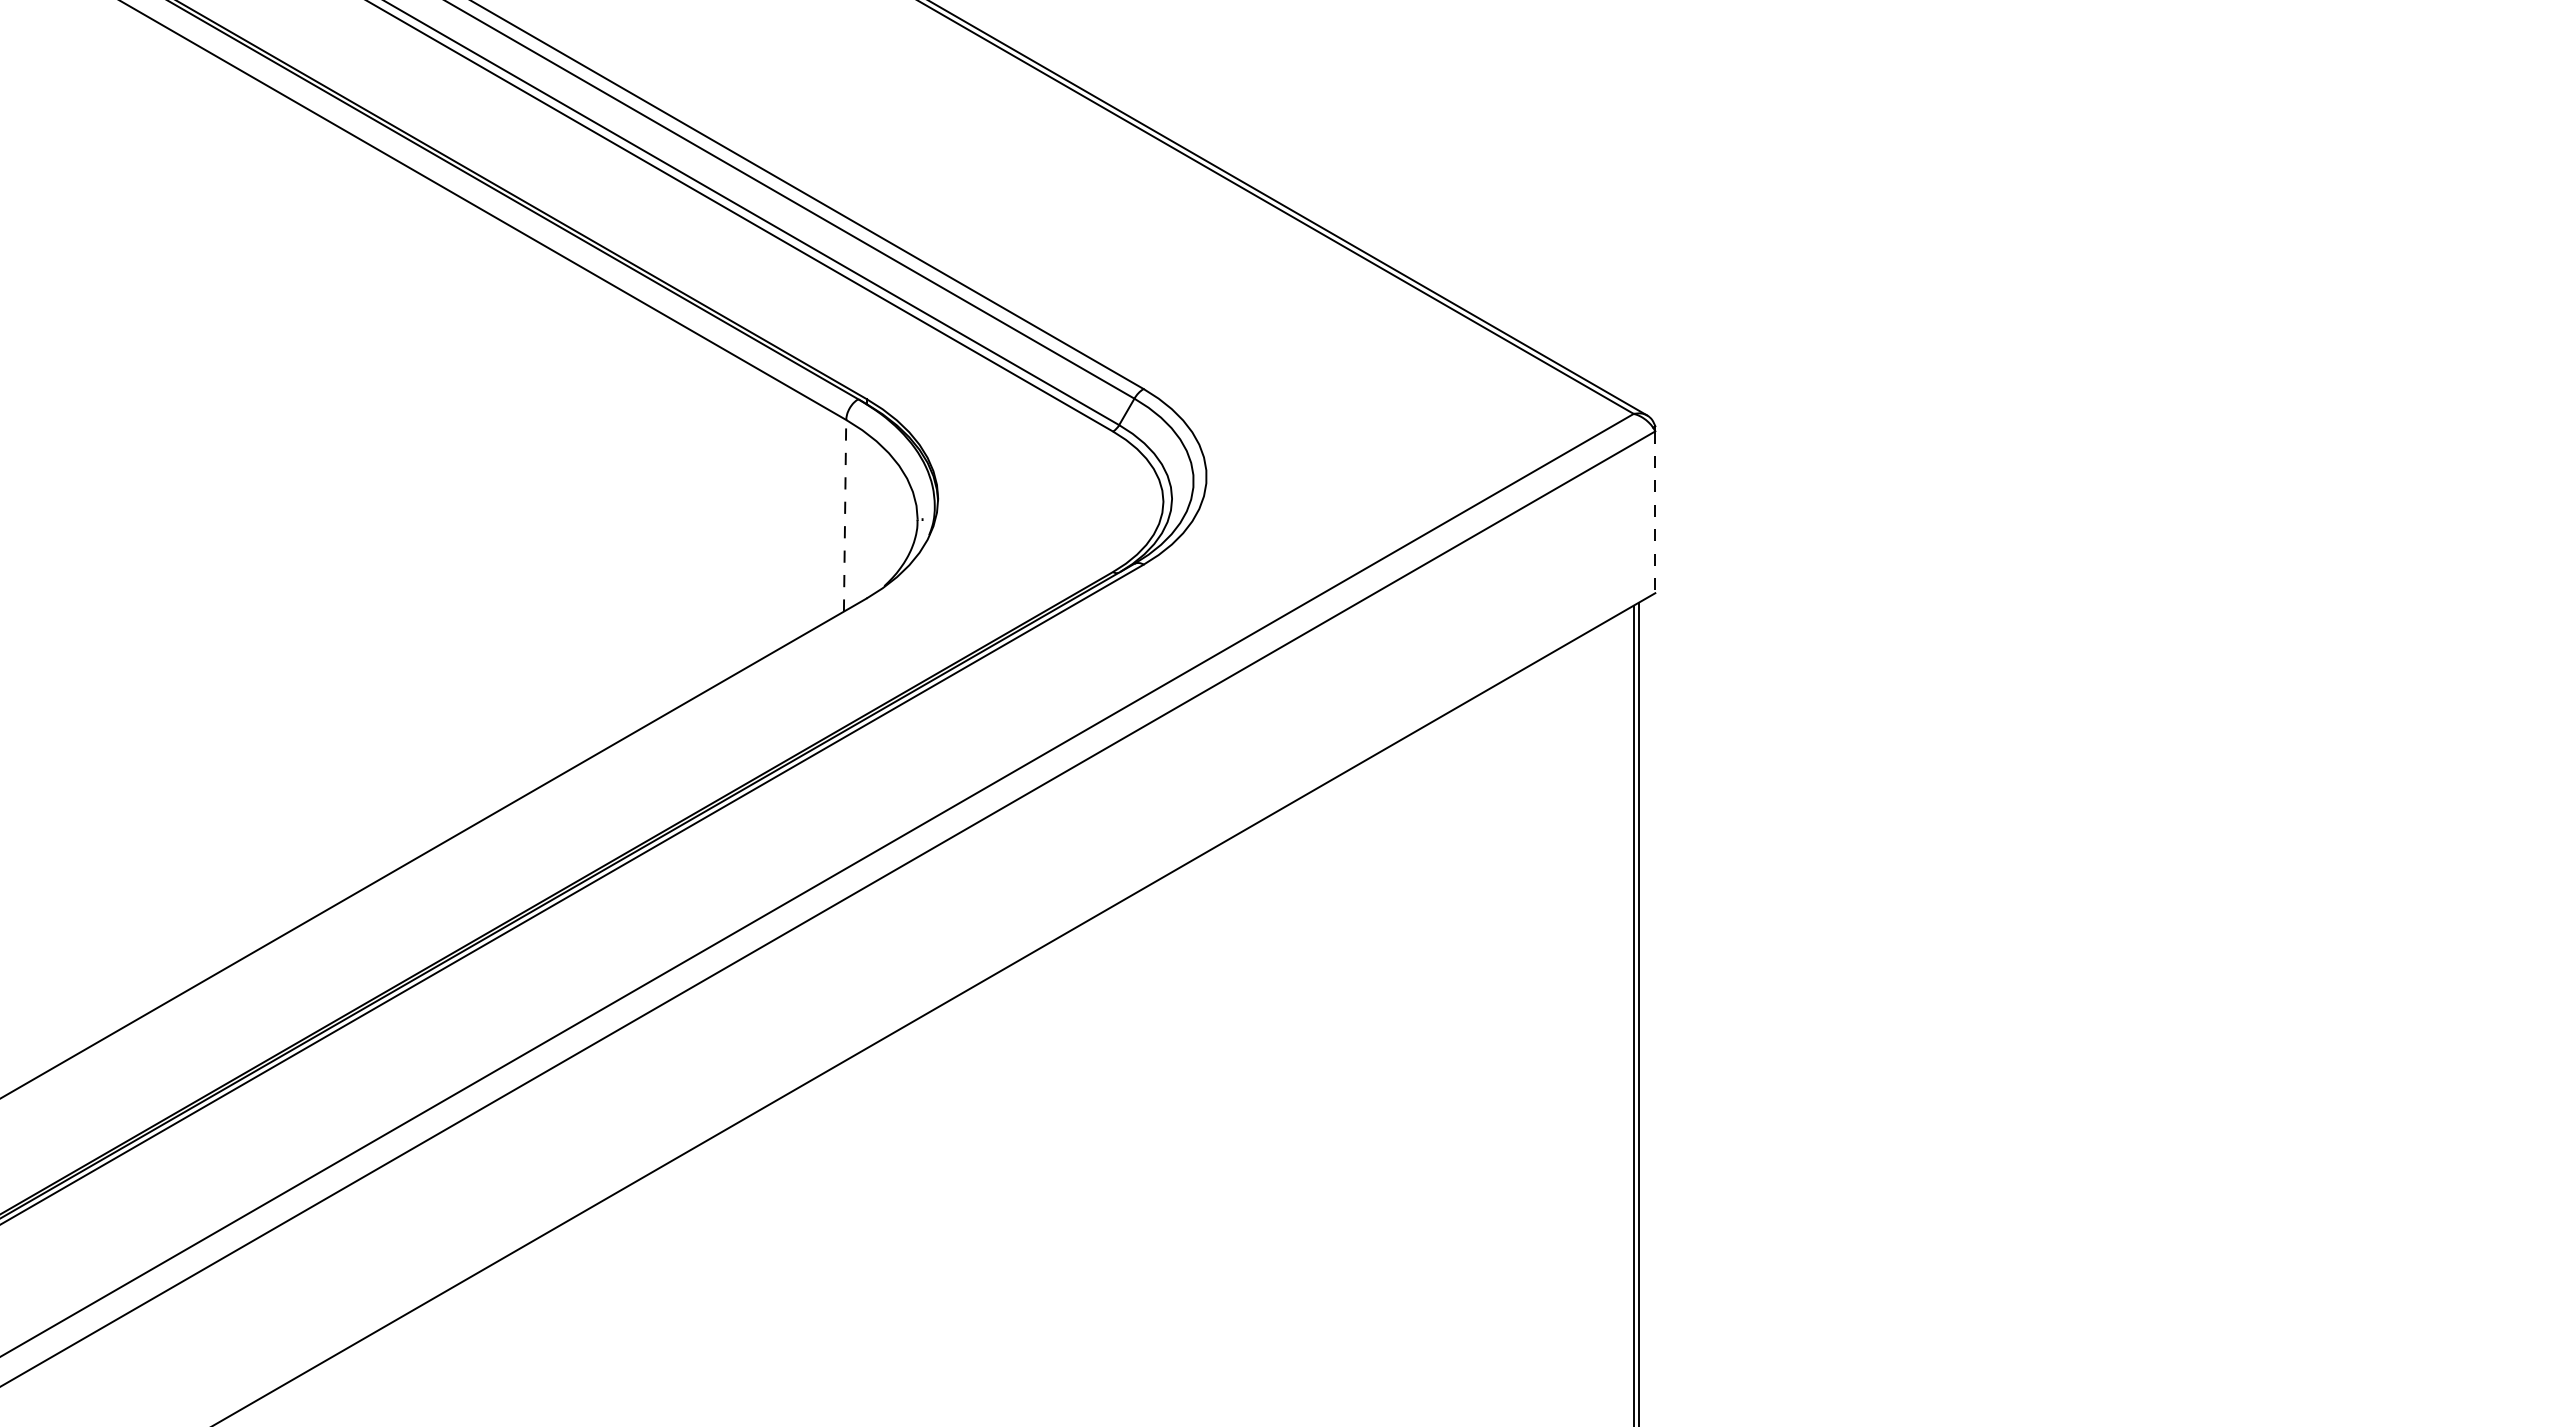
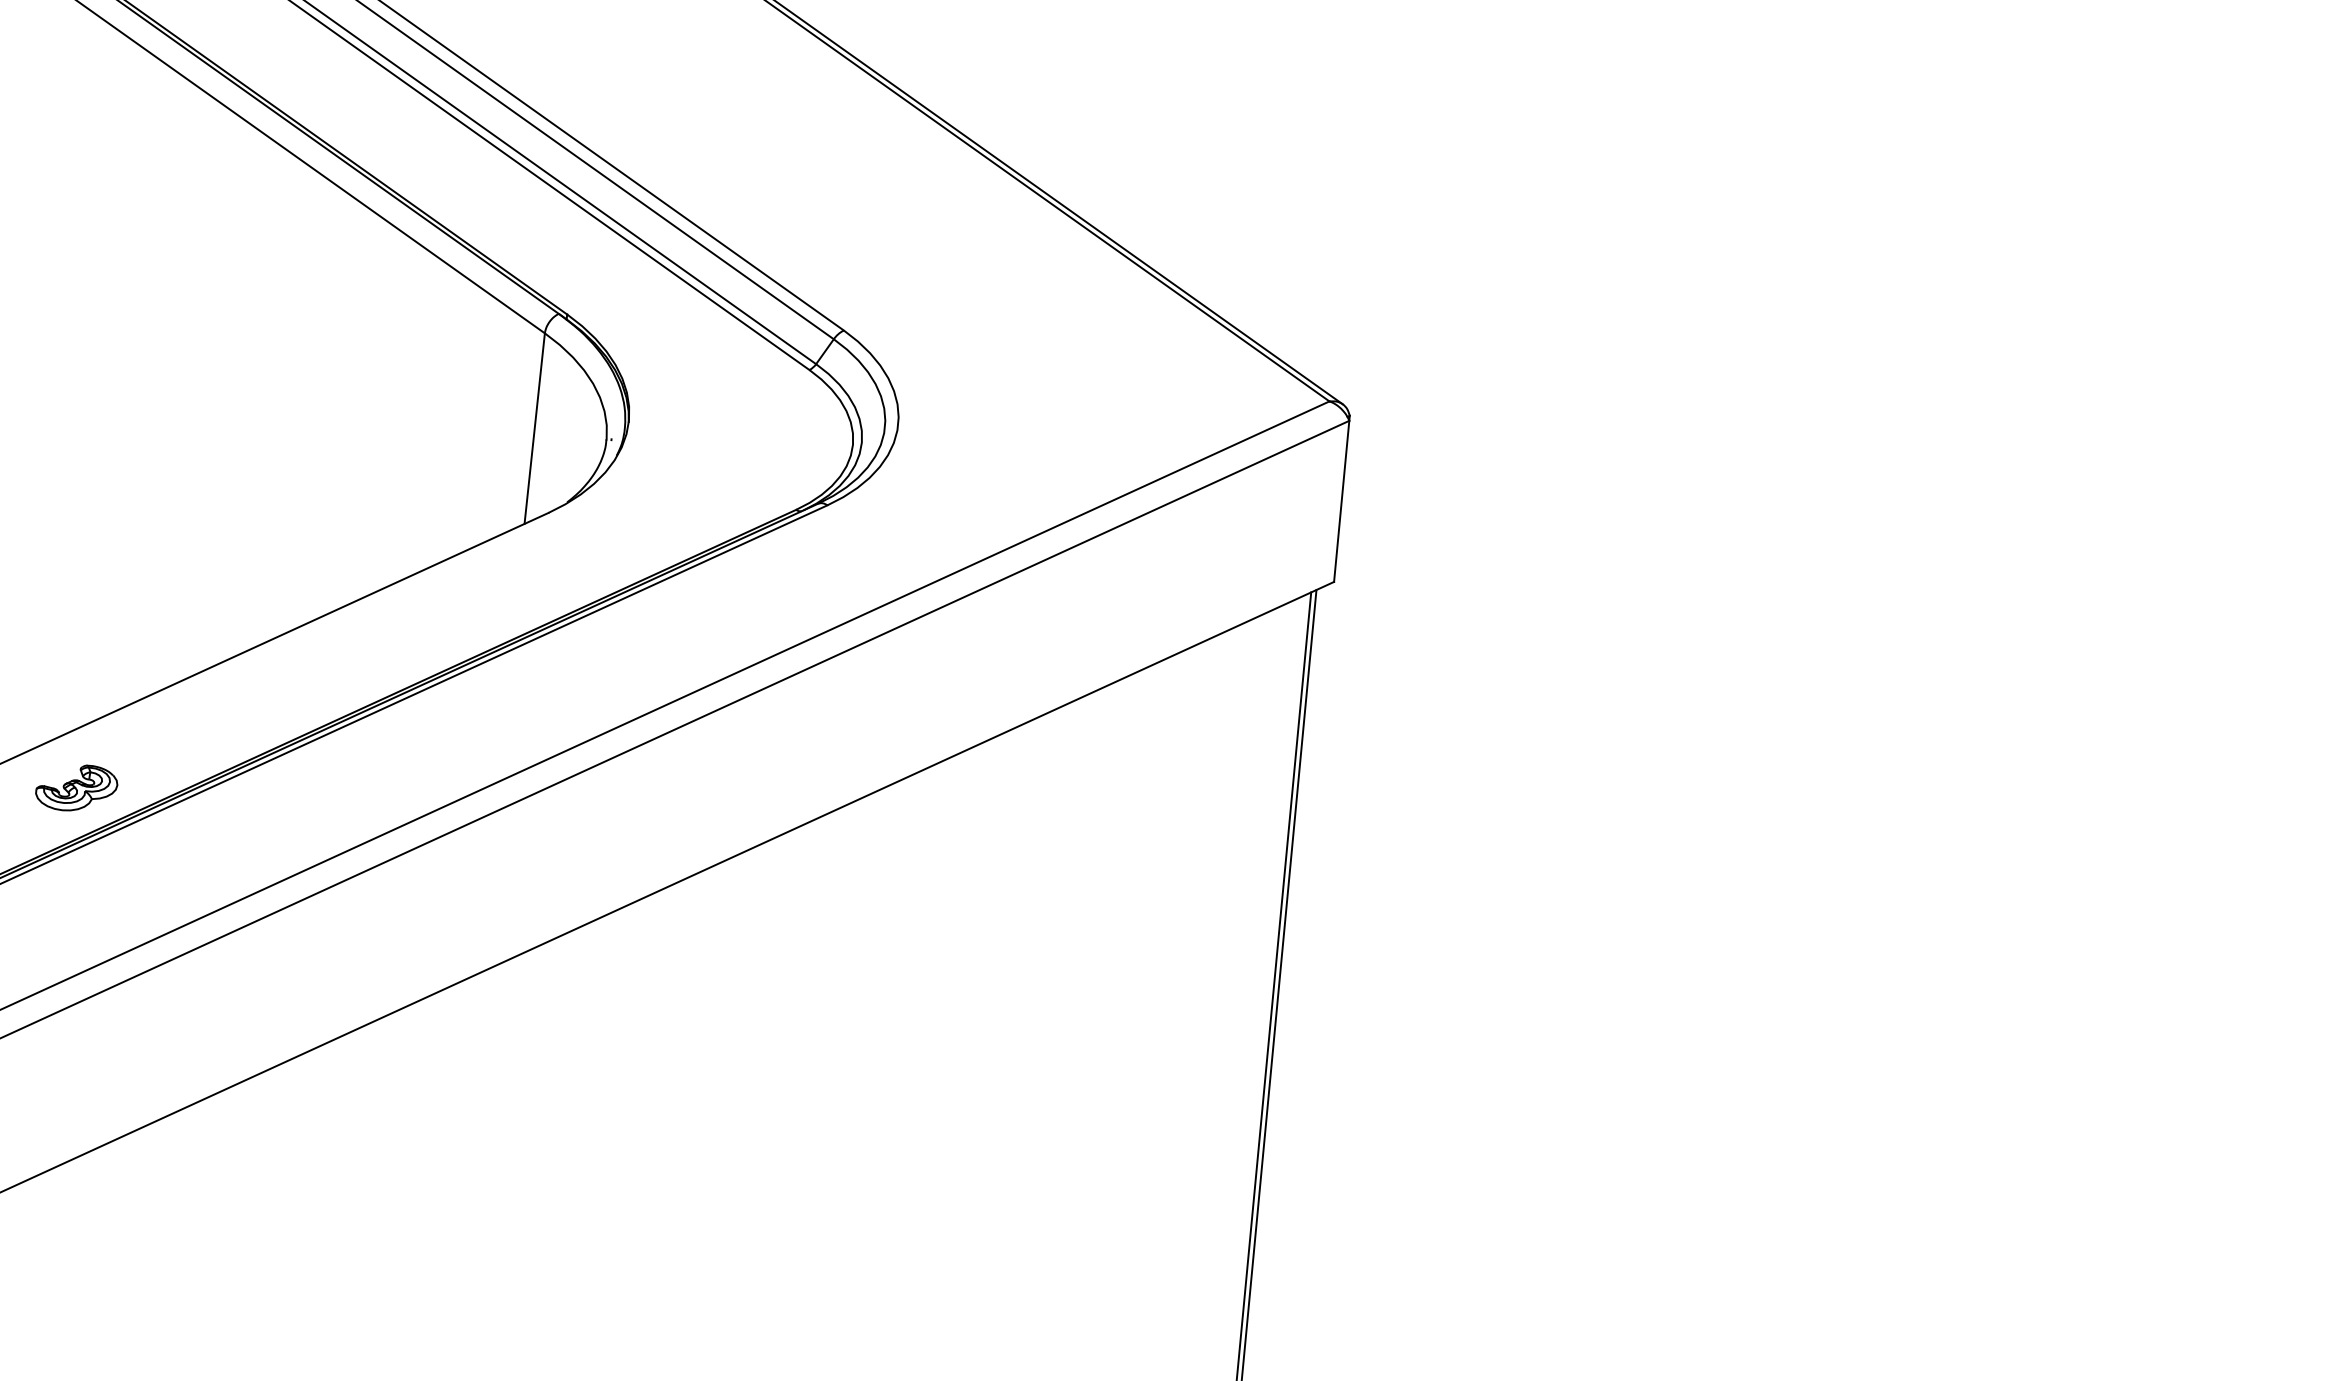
line: (1655, 512) -> (1341, 501), dashed -> solid
line: (845, 515) -> (535, 428), dashed -> solid
part: (422, 916) -> (76, 787), added

